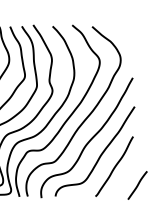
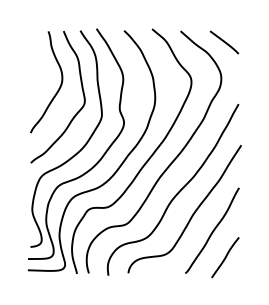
line: (122, 34) -> (224, 42), added
line: (137, 185) -> (225, 257), moved

